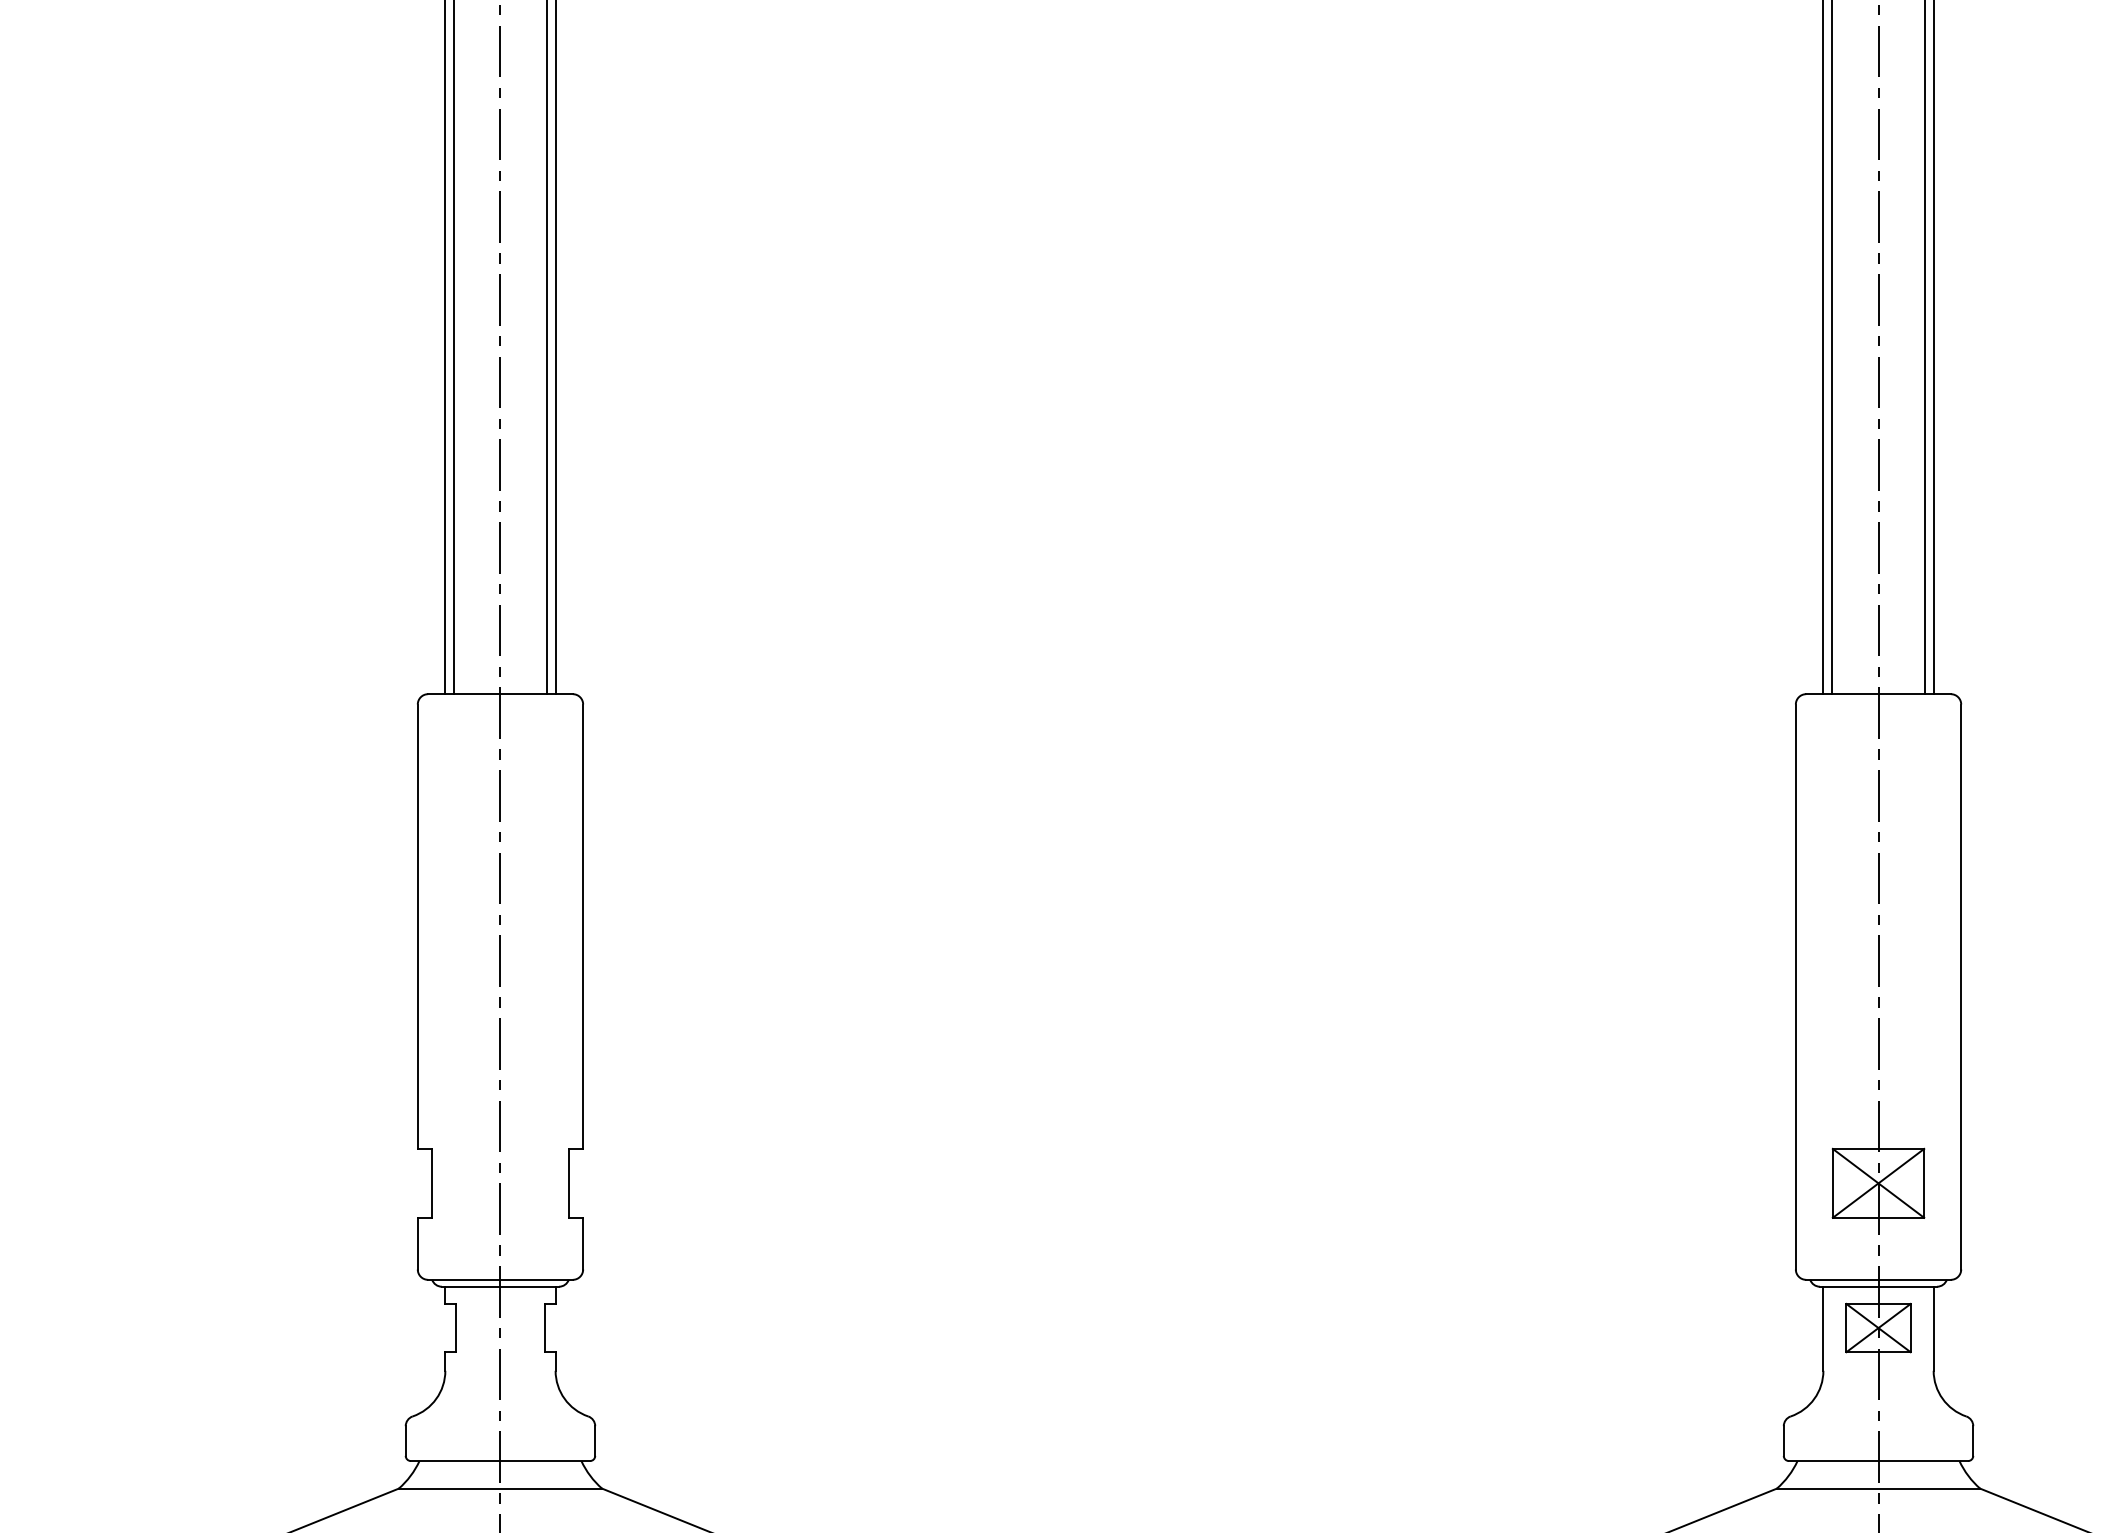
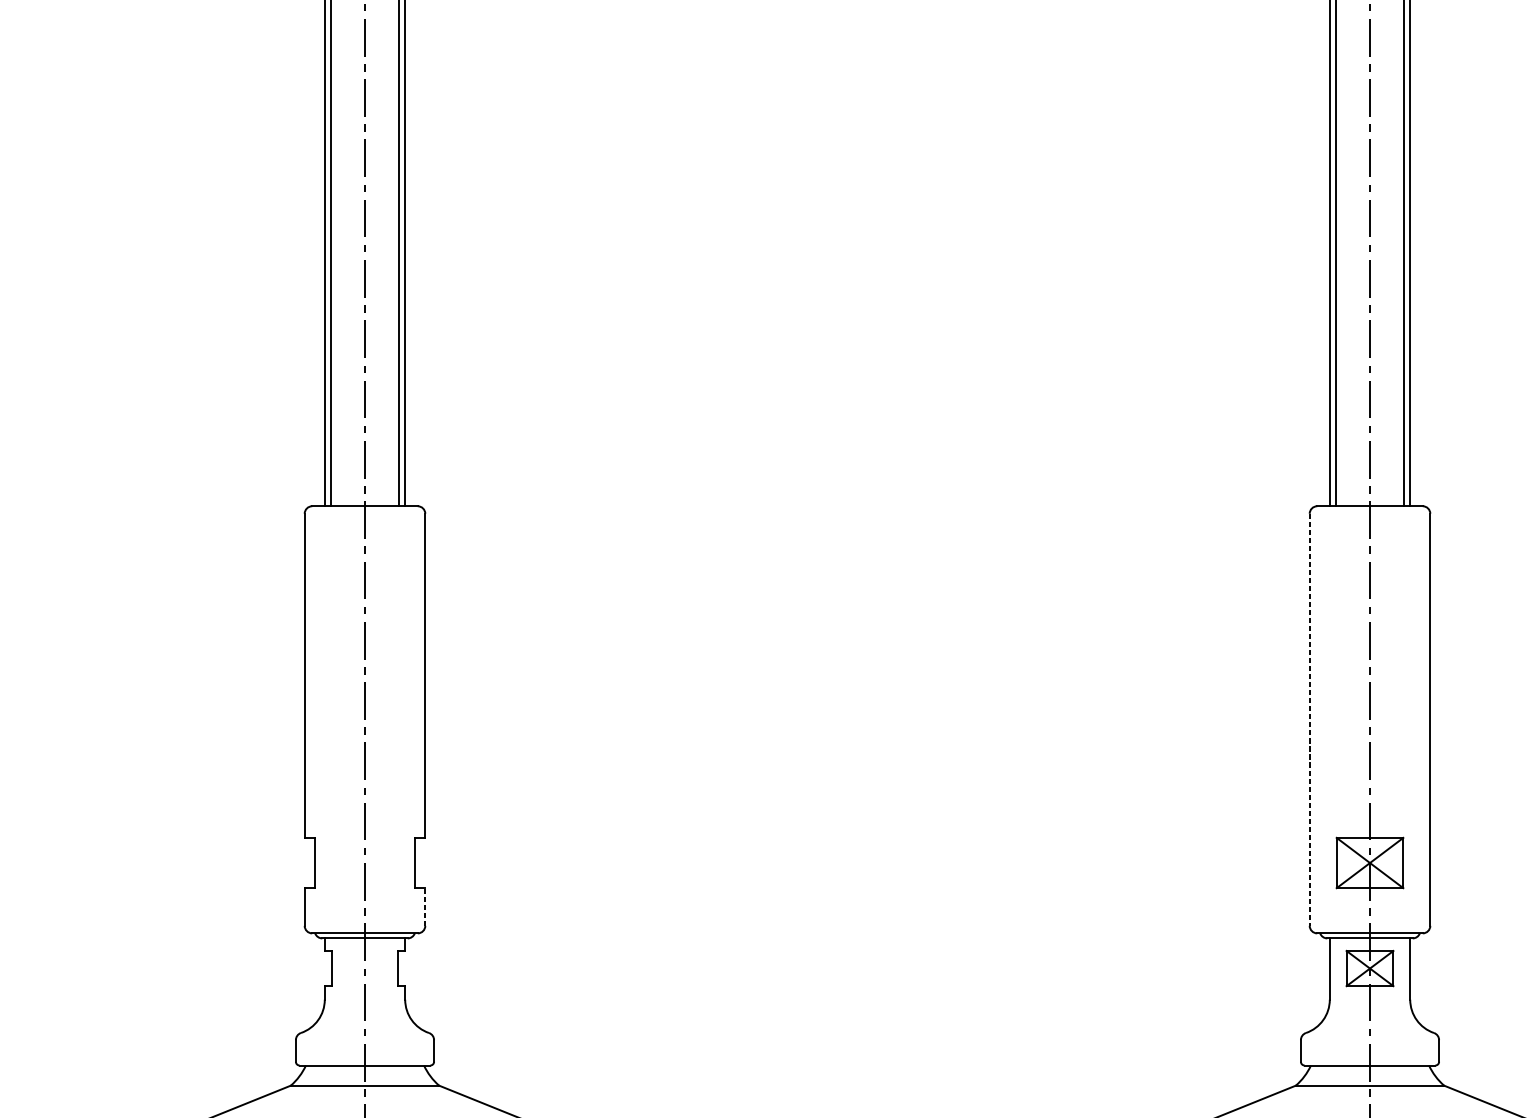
line: (1795, 987) -> (1309, 720), solid -> dashed
line: (583, 1243) -> (425, 906), solid -> dashed

